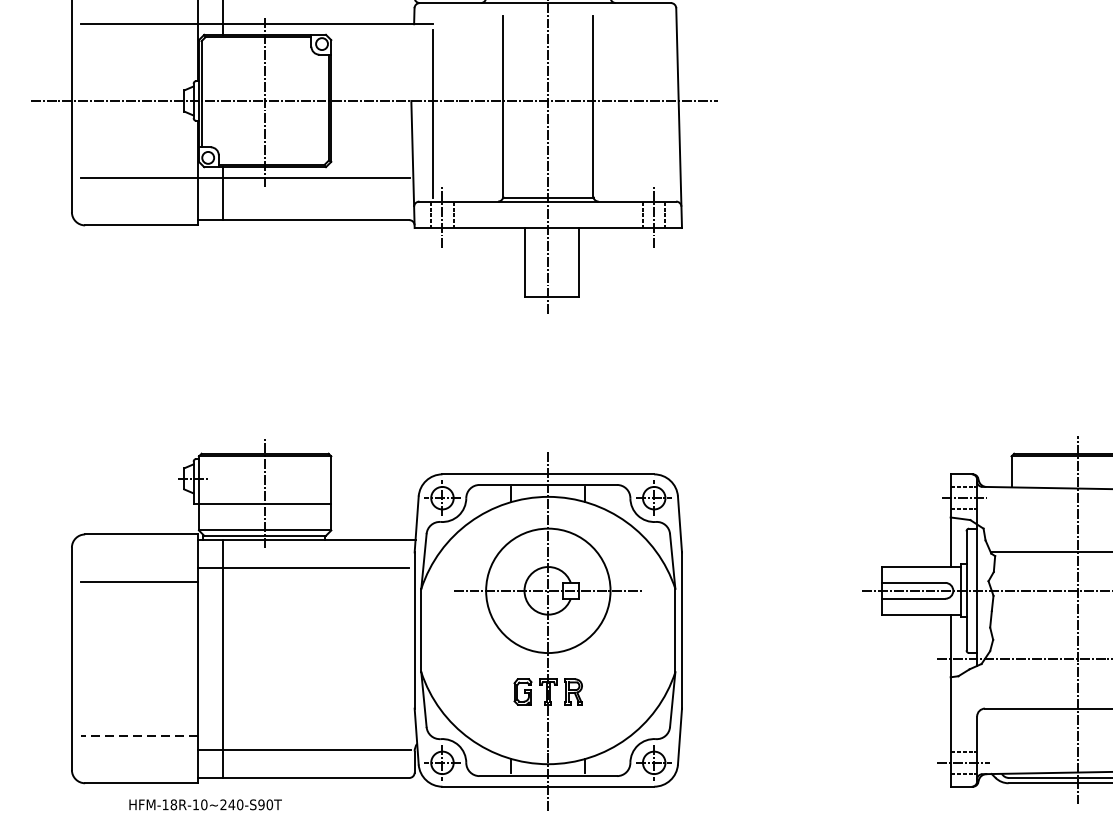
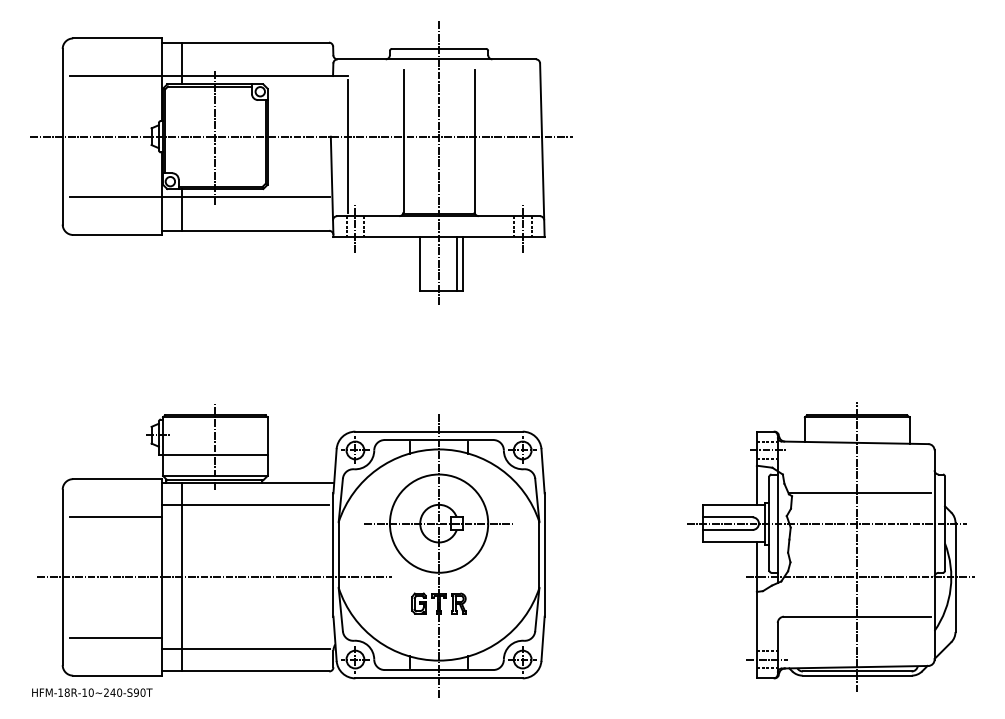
line: (570, 262) -> (456, 264), added
line: (264, 658) -> (214, 577), added
line: (140, 736) -> (116, 638), dashed -> solid
text: (205, 804) -> (92, 692), moved

